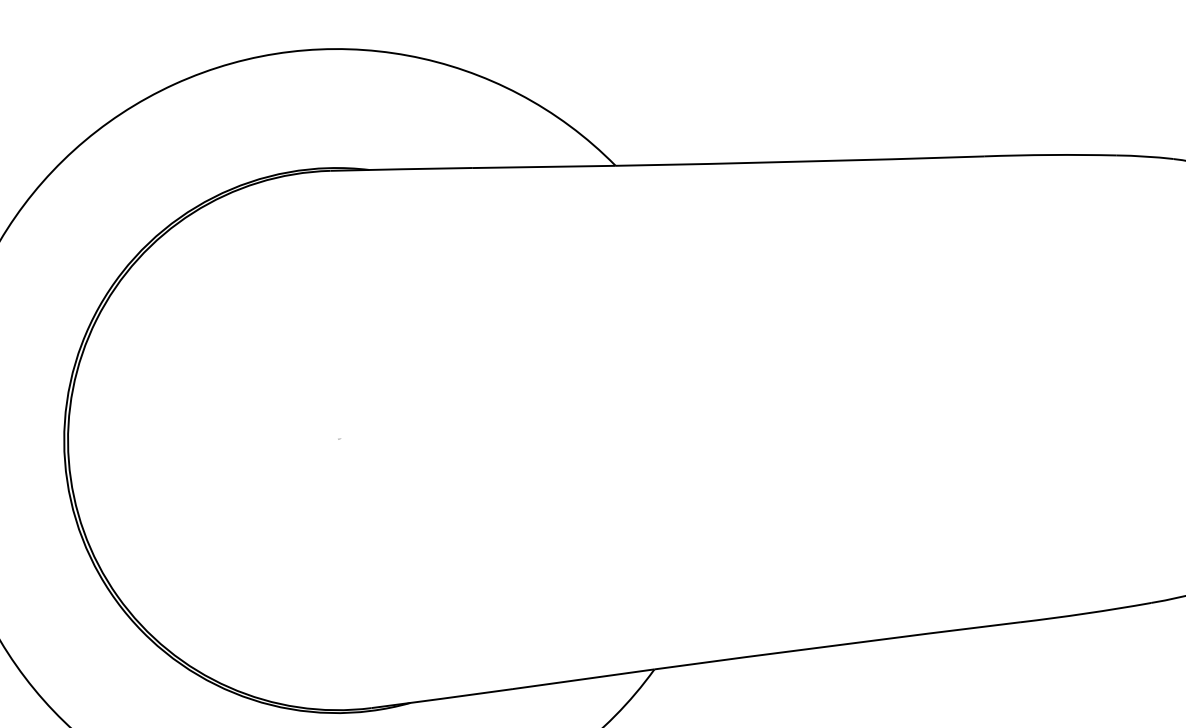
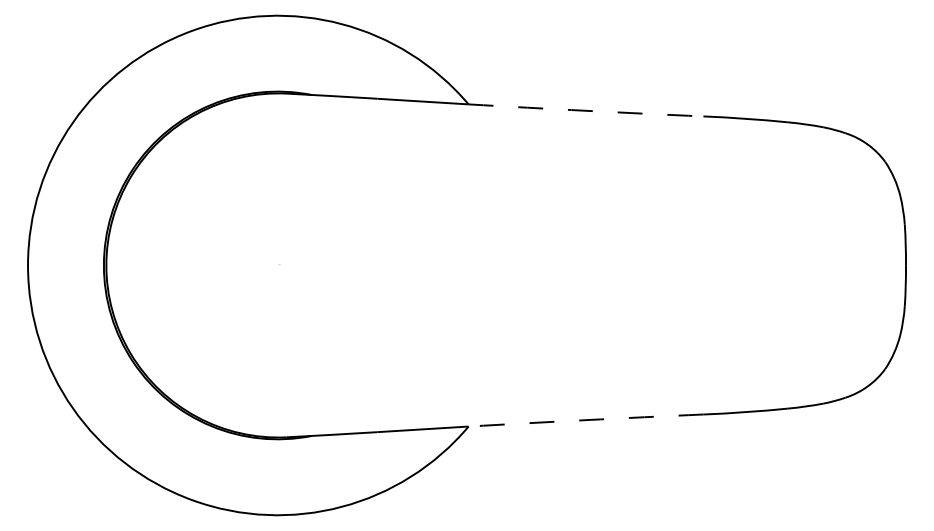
arc: (800, 161) -> (586, 110), solid -> dashed
arc: (837, 645) -> (586, 420), solid -> dashed

